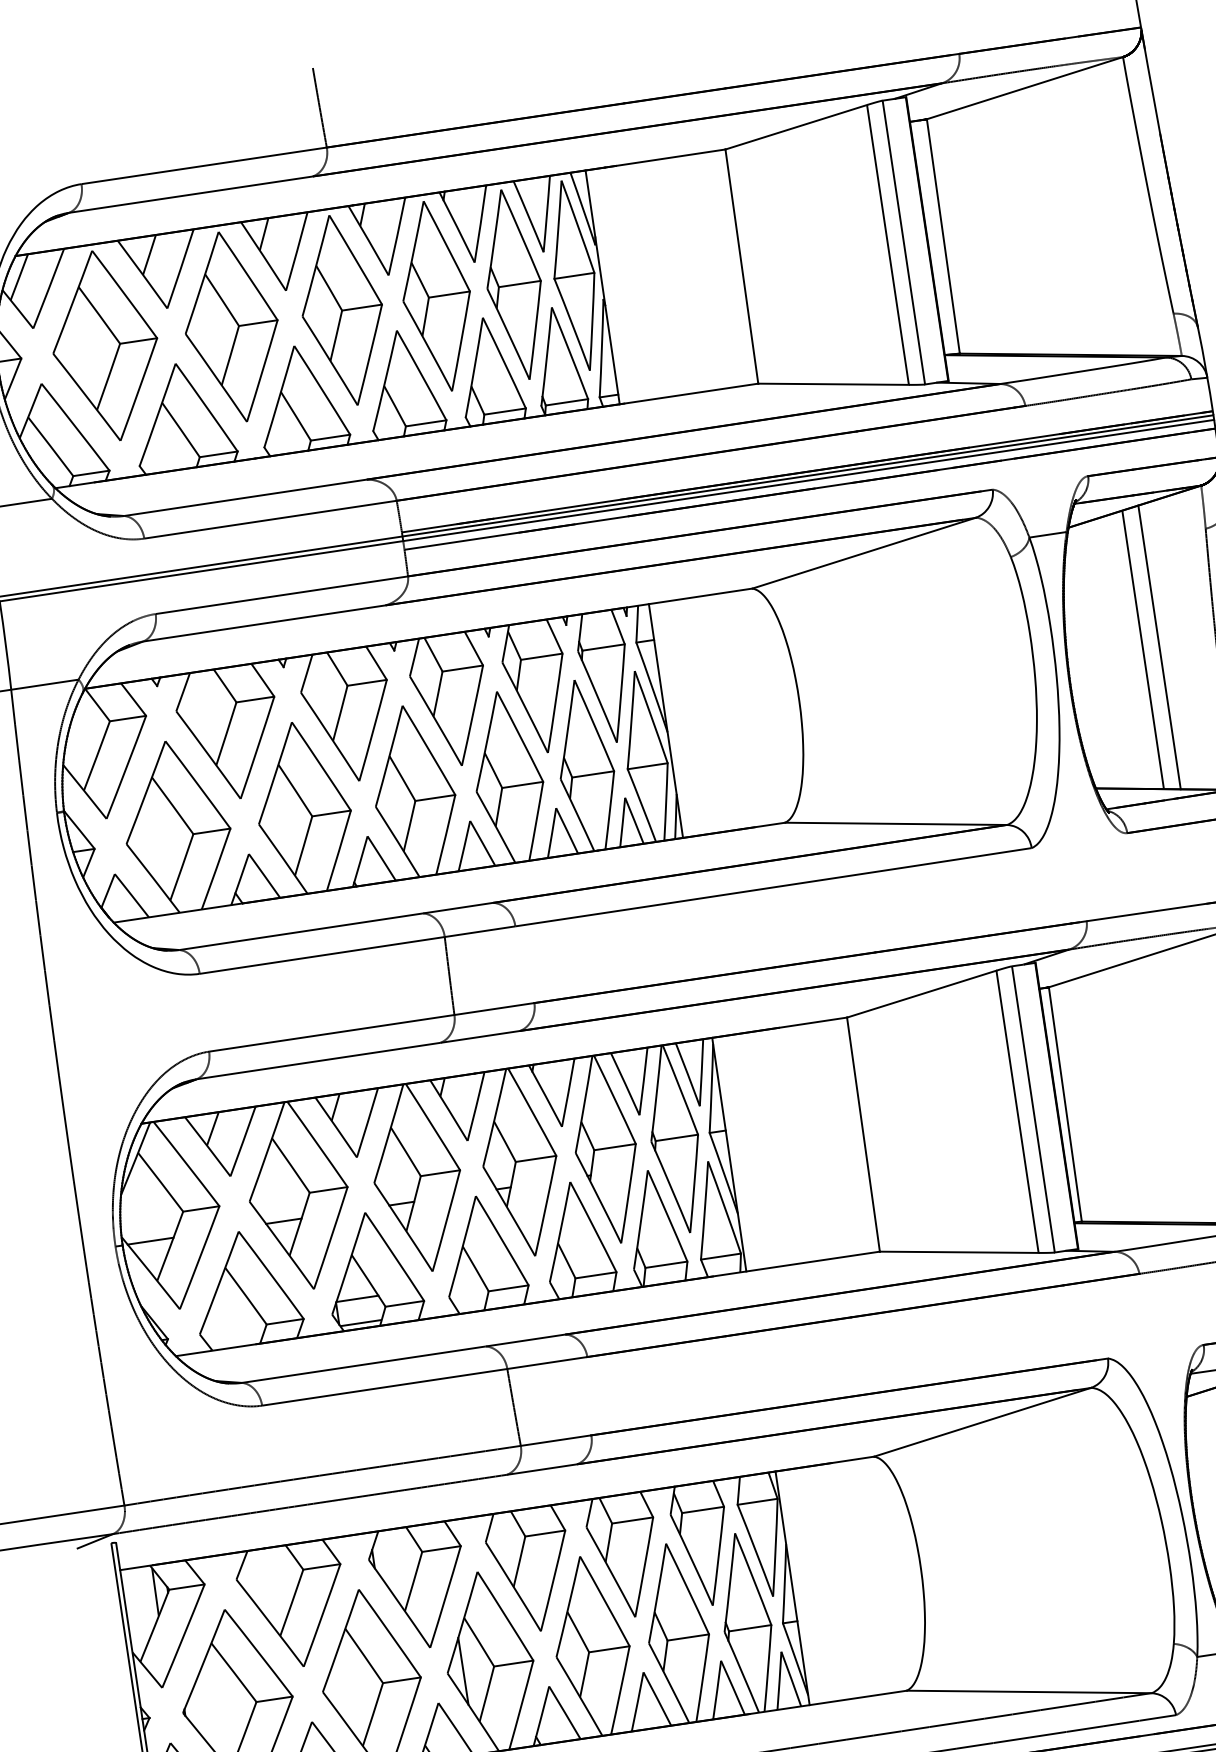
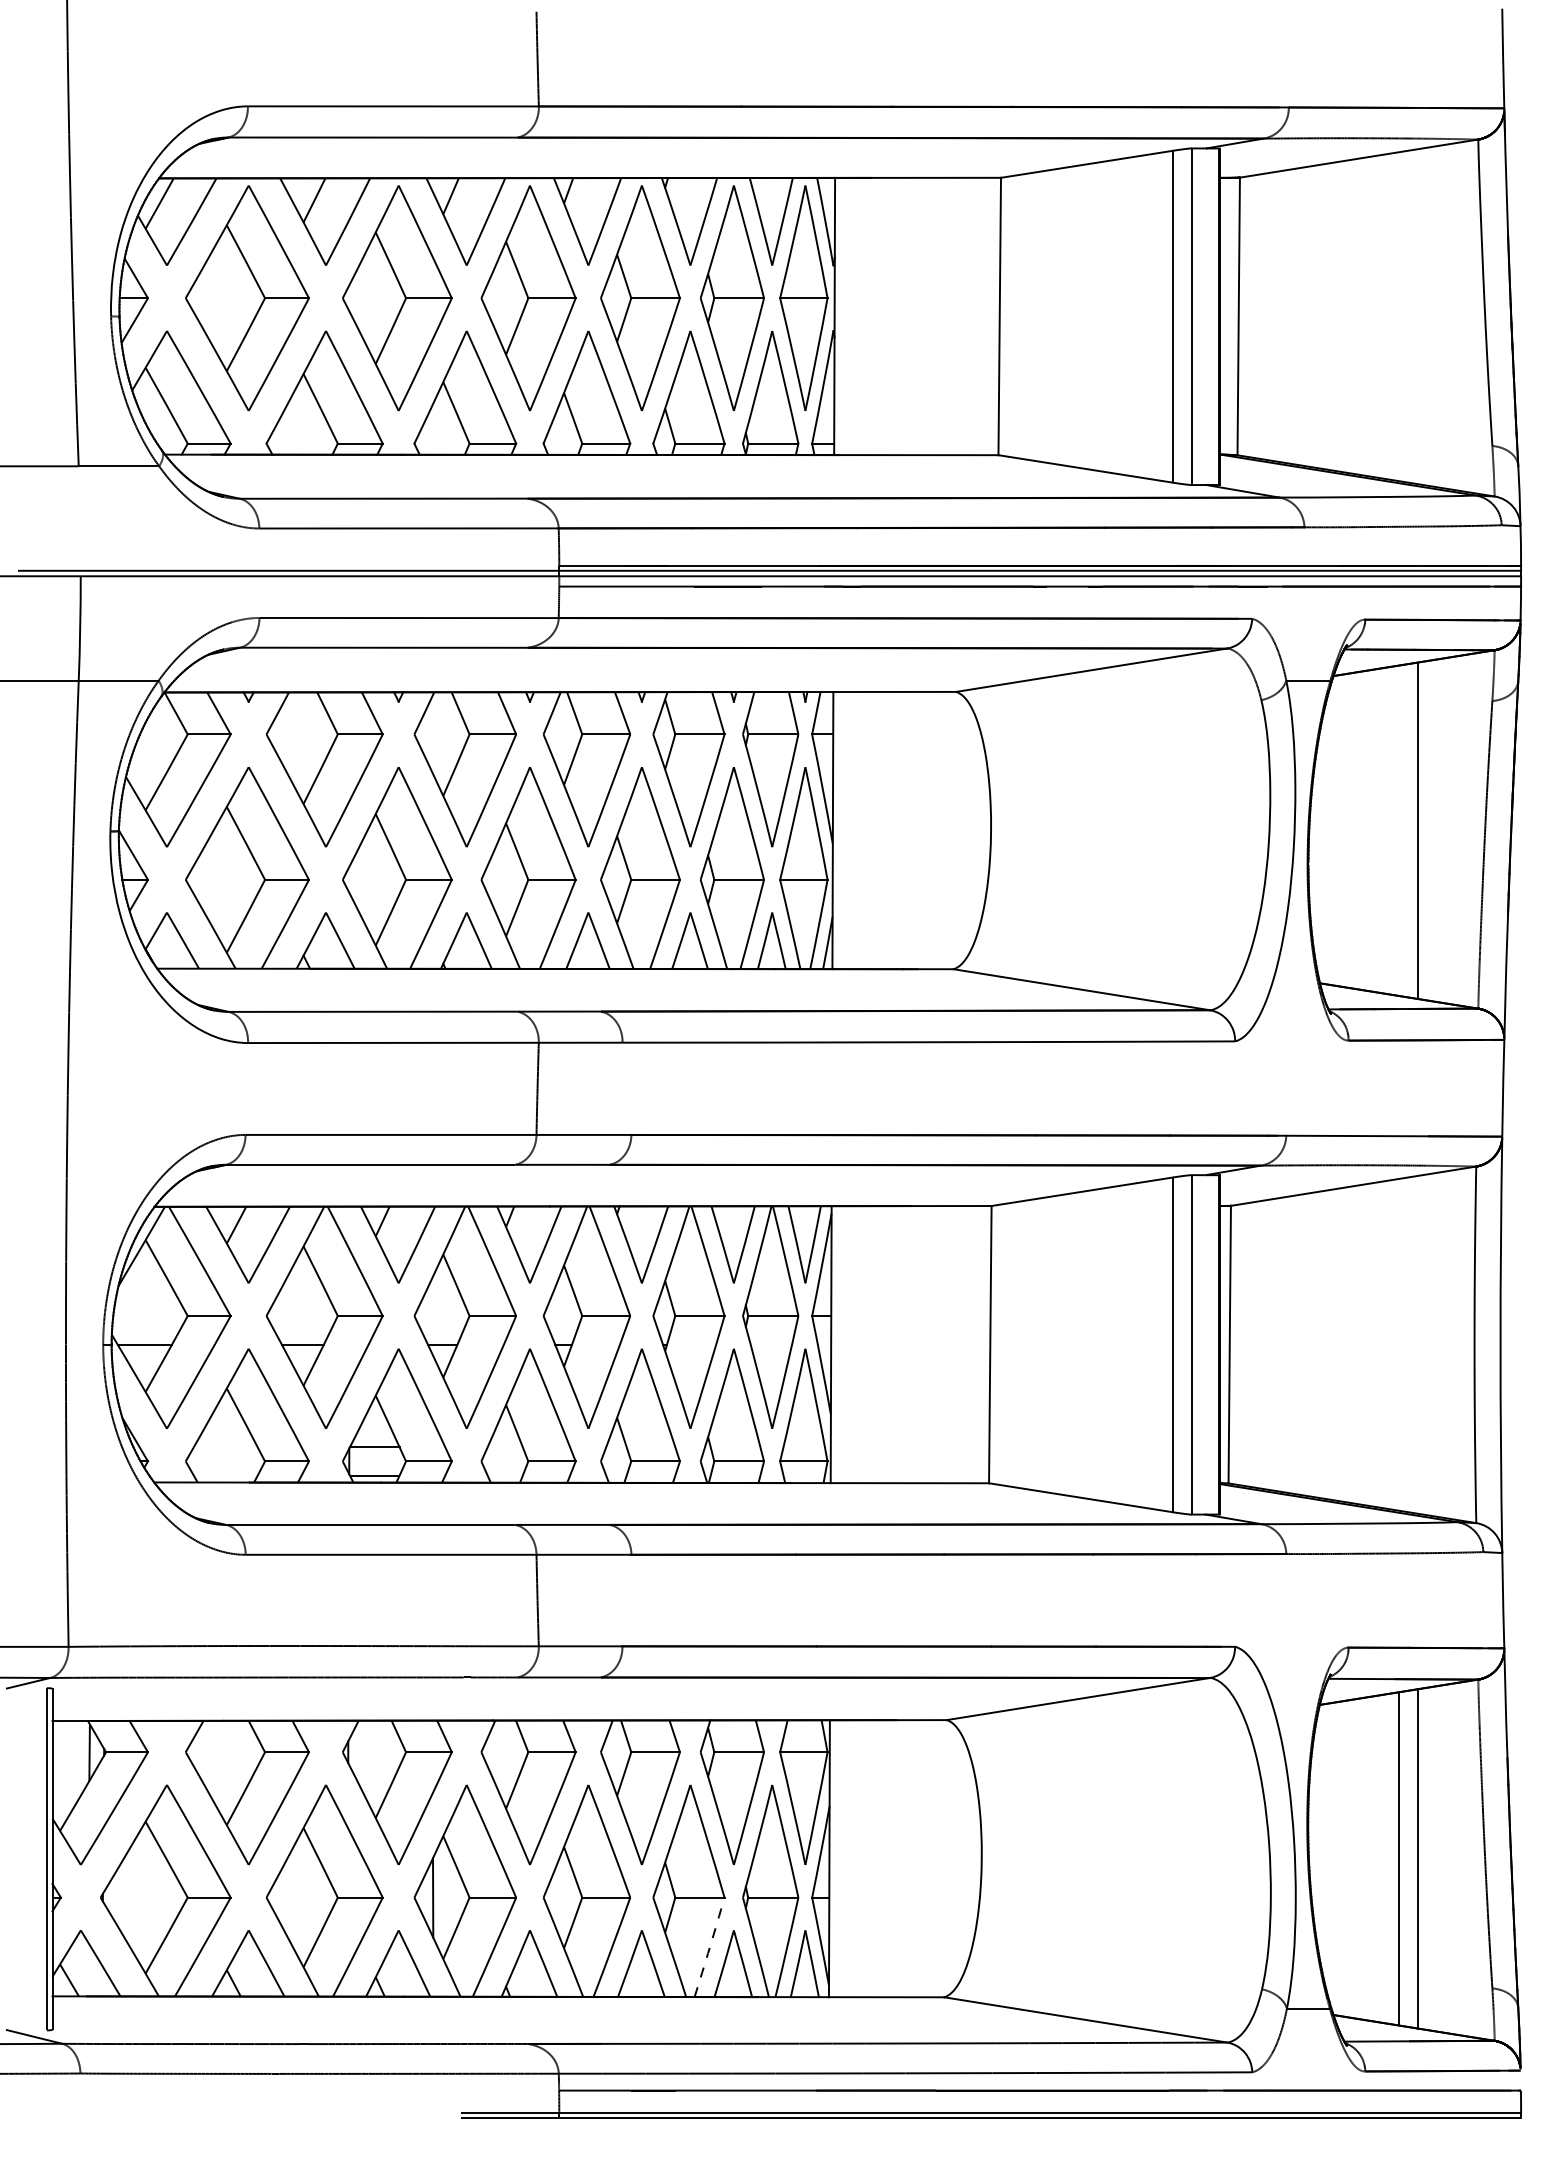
line: (1142, 649) -> (1398, 830), removed
arc: (702, 1678) -> (709, 1947), solid -> dashed

